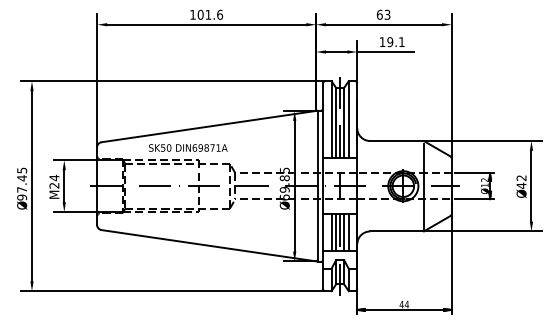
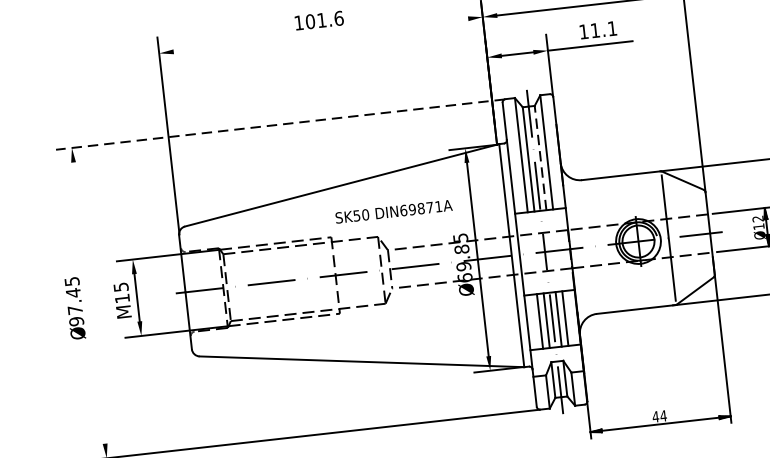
line: (206, 24) -> (320, 34), removed
text: (390, 42) -> (595, 31), 19.1 -> 11.1
line: (172, 81) -> (279, 124), solid -> dashed
line: (344, 122) -> (540, 157), solid -> dashed
text: (188, 147) -> (394, 210), moved
text: (54, 181) -> (121, 292), M24 -> M15
line: (31, 186) -> (88, 303), removed

